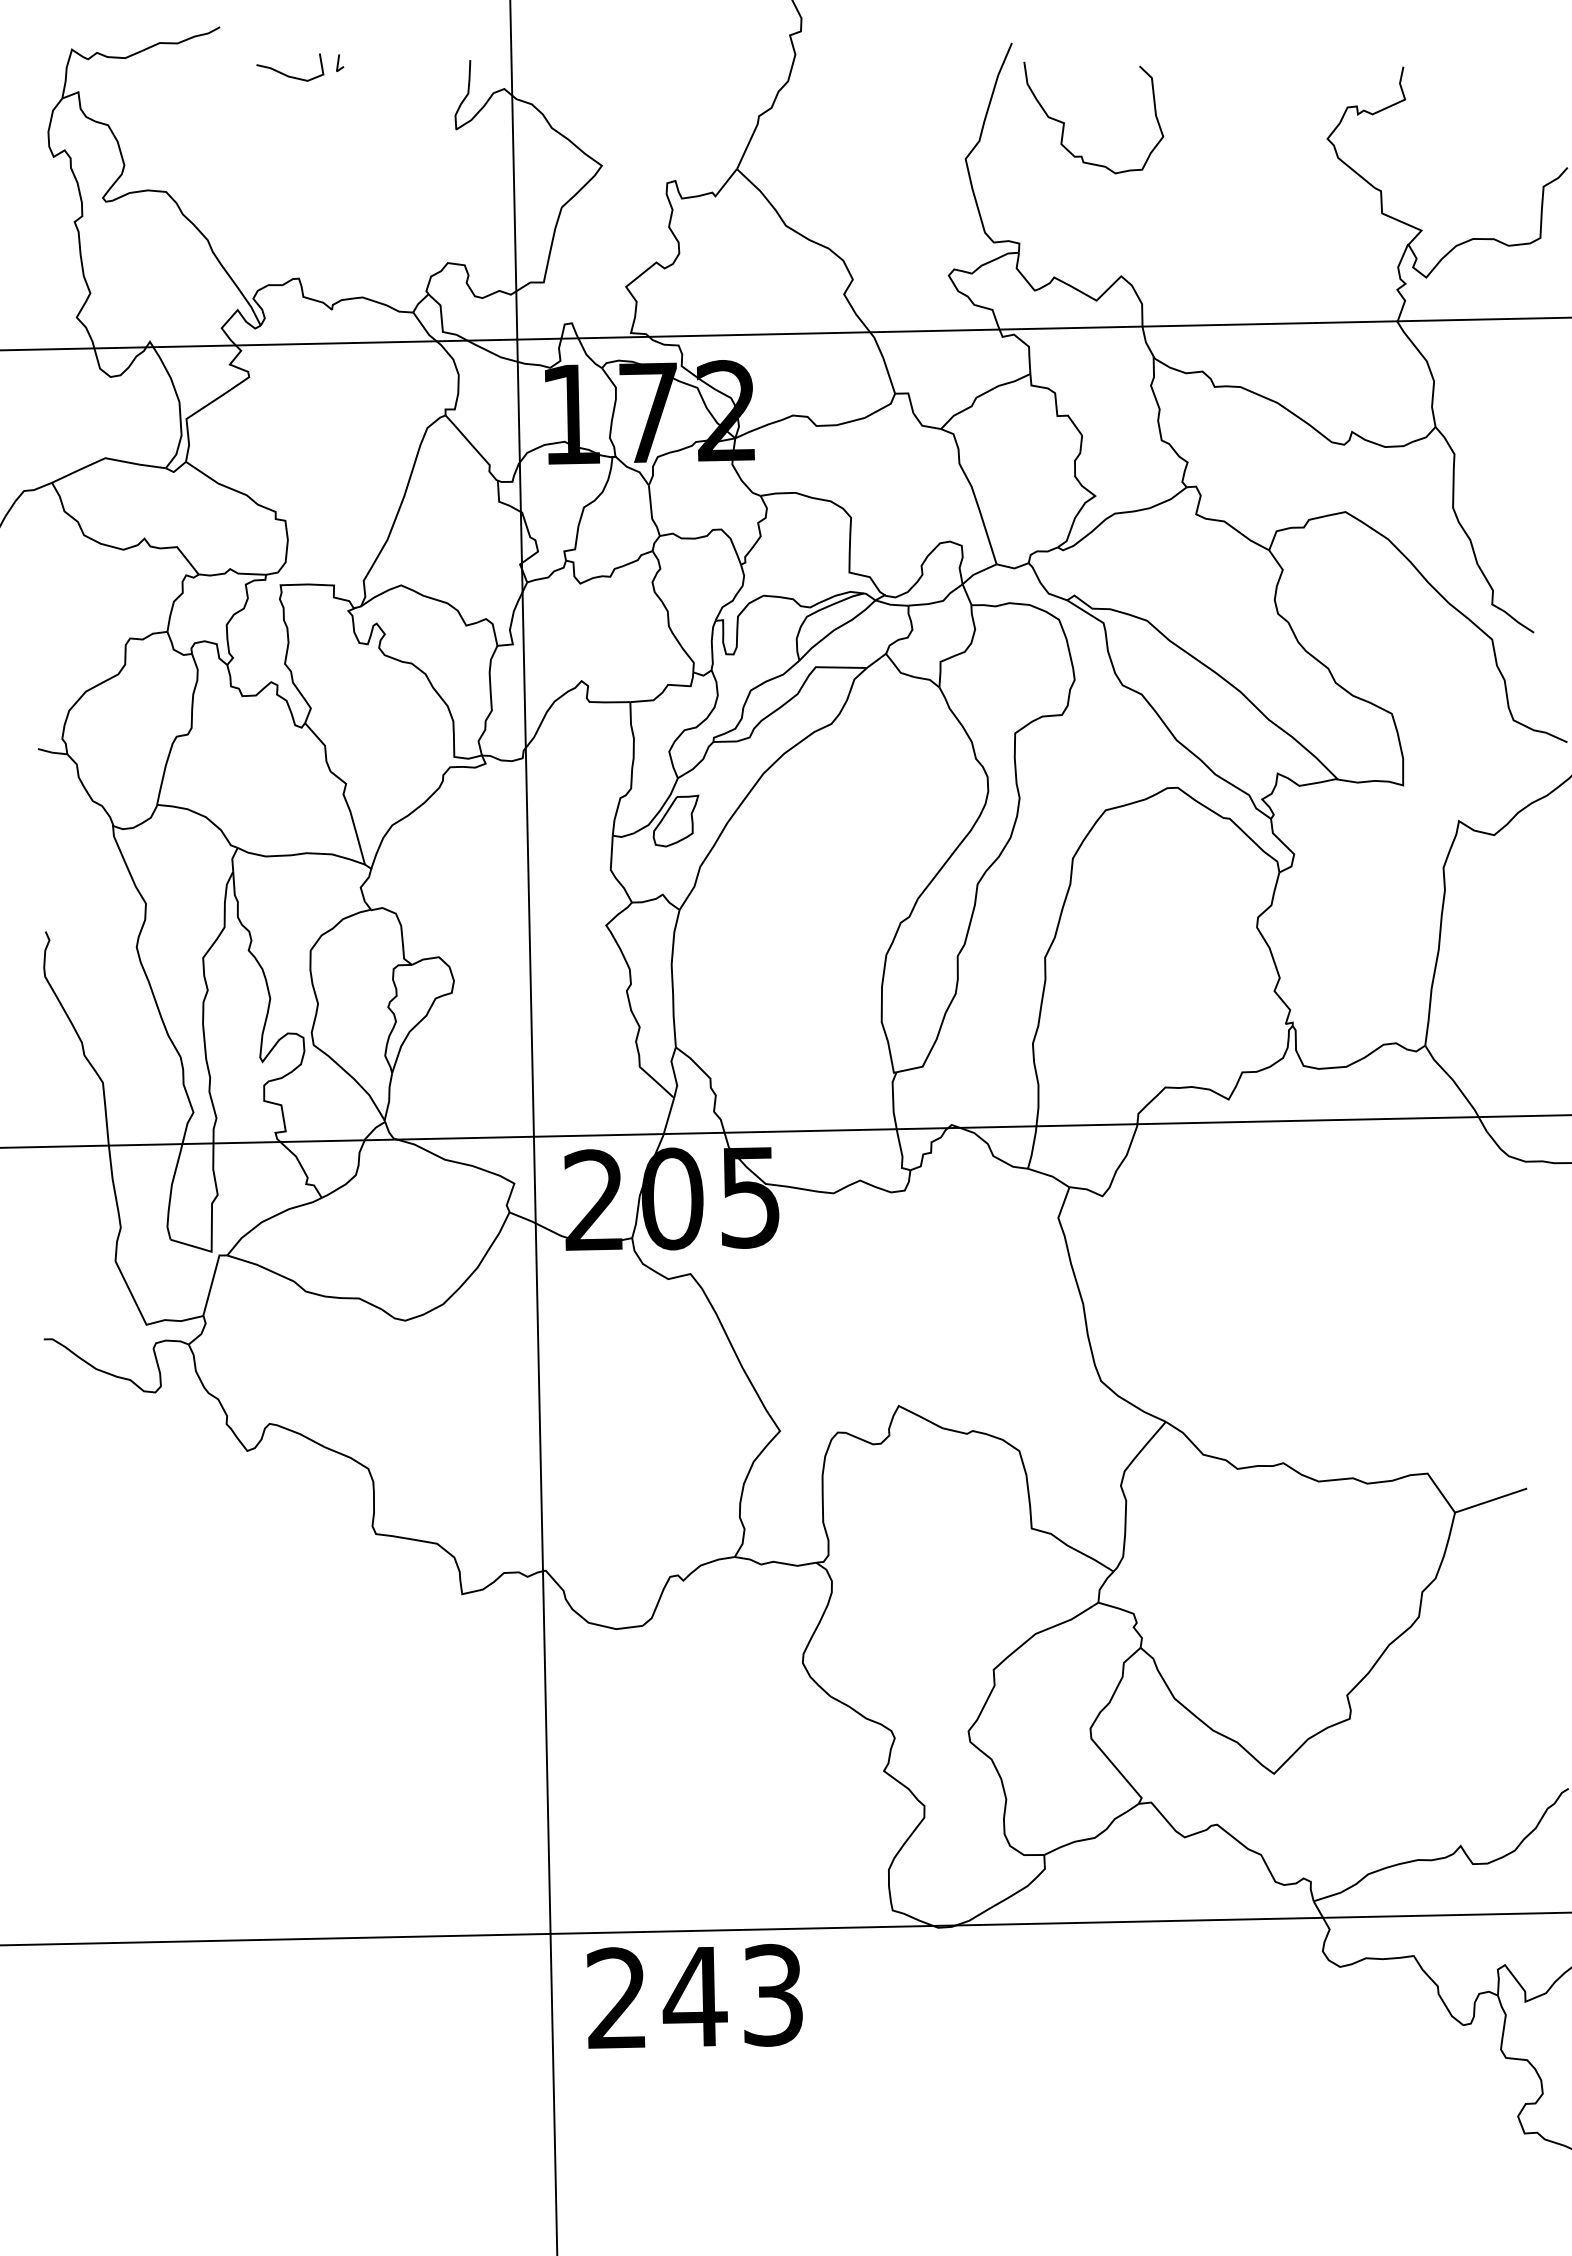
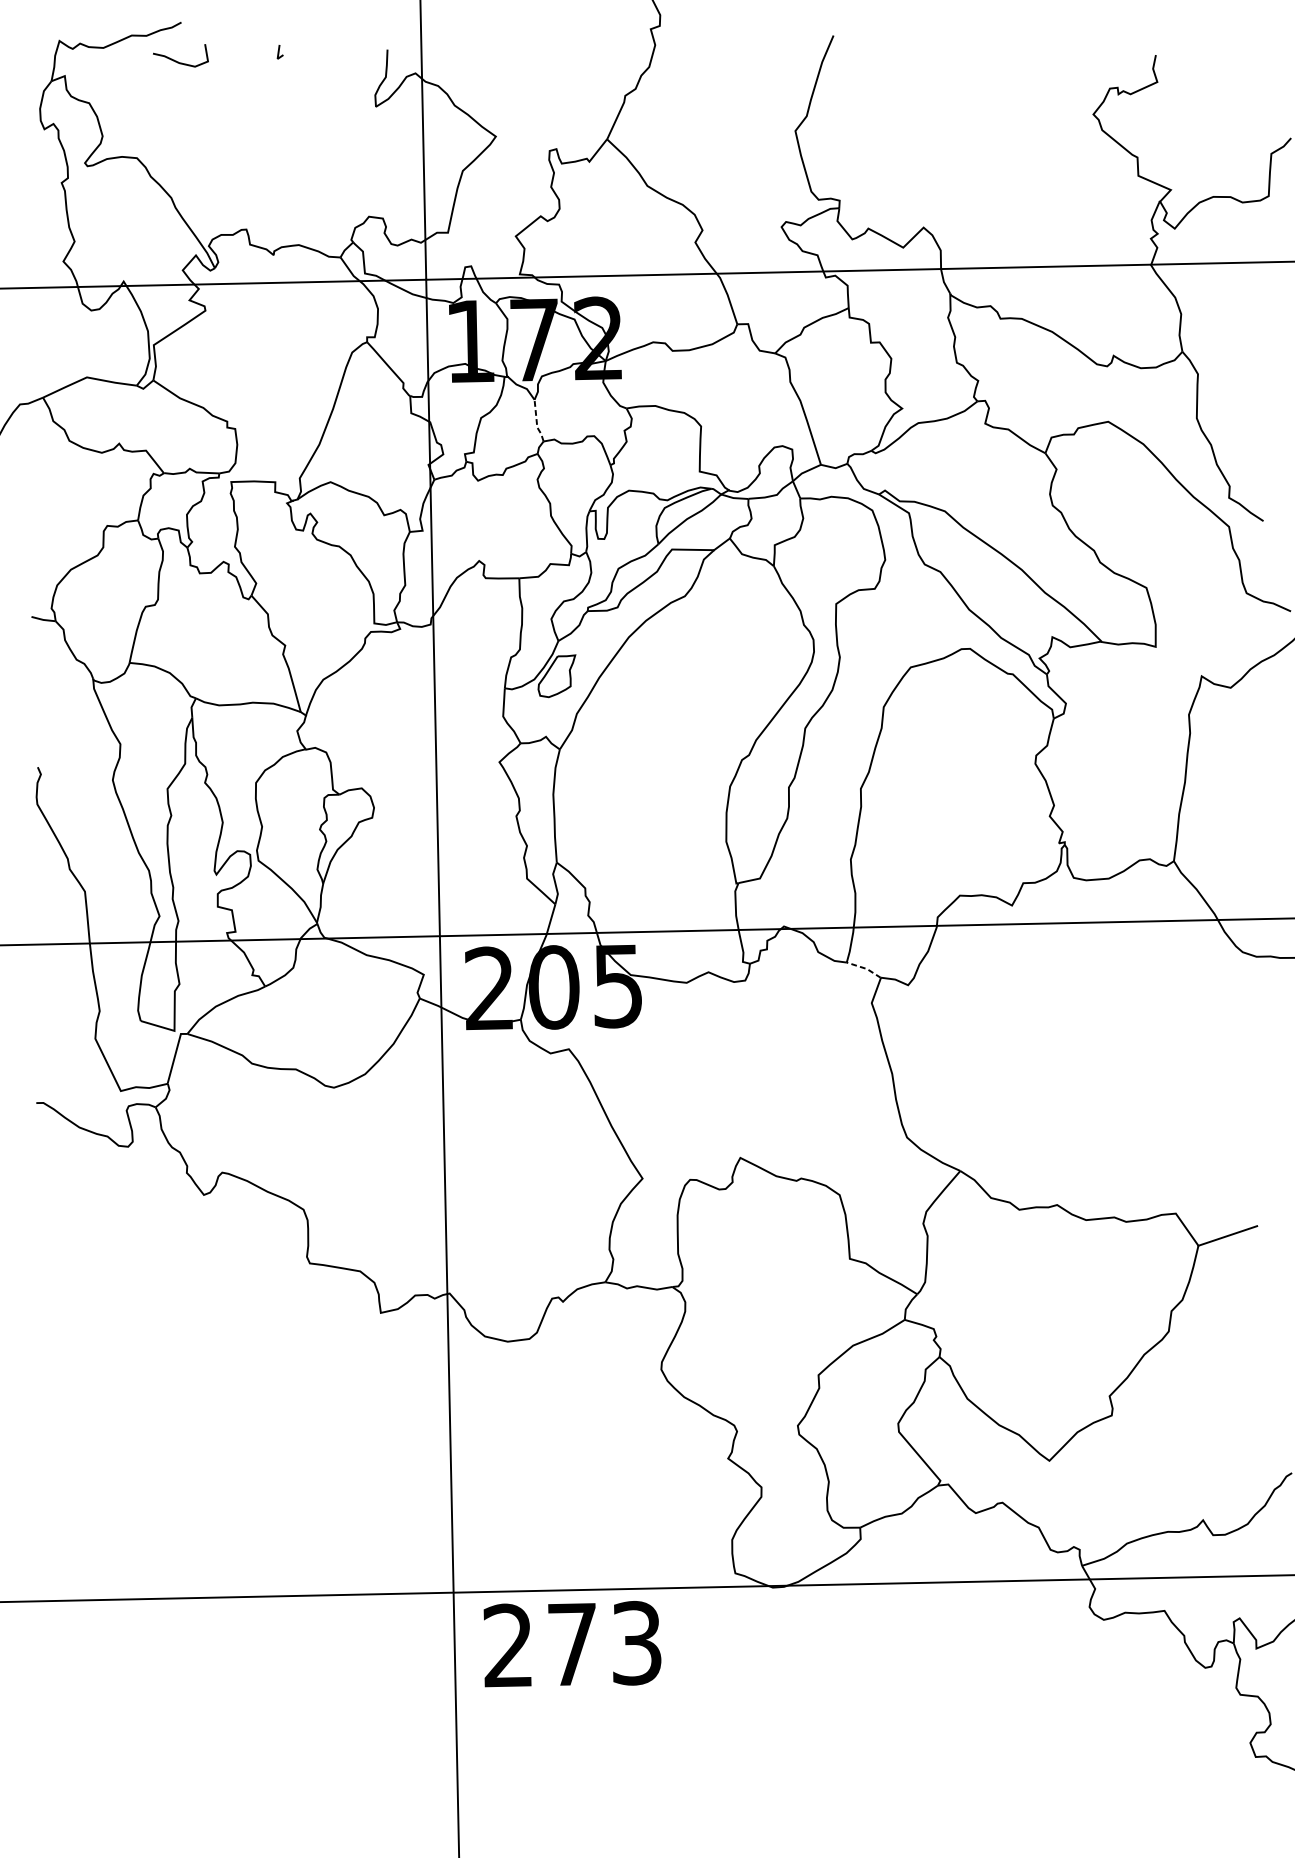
curve: (286, 74) -> (177, 61), moved
curve: (1064, 122) -> (876, 100), removed
line: (651, 513) -> (536, 422), solid -> dashed
line: (1050, 1176) -> (865, 968), solid -> dashed
text: (694, 1996) -> (572, 1644), 243 -> 273

